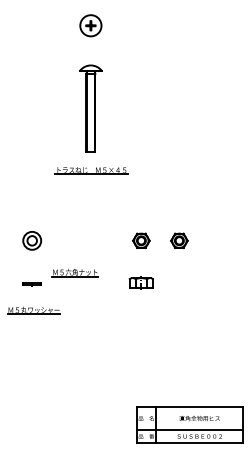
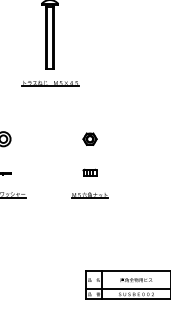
part: (179, 240) -> (120, 138), removed
part: (74, 273) -> (89, 196), moved
part: (141, 282) -> (90, 172), size x0.71

